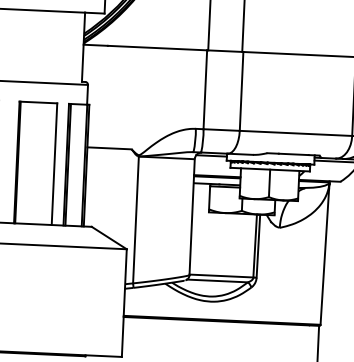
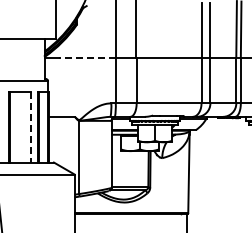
line: (158, 47) -> (87, 57), solid -> dashed
line: (53, 164) -> (30, 127), solid -> dashed

